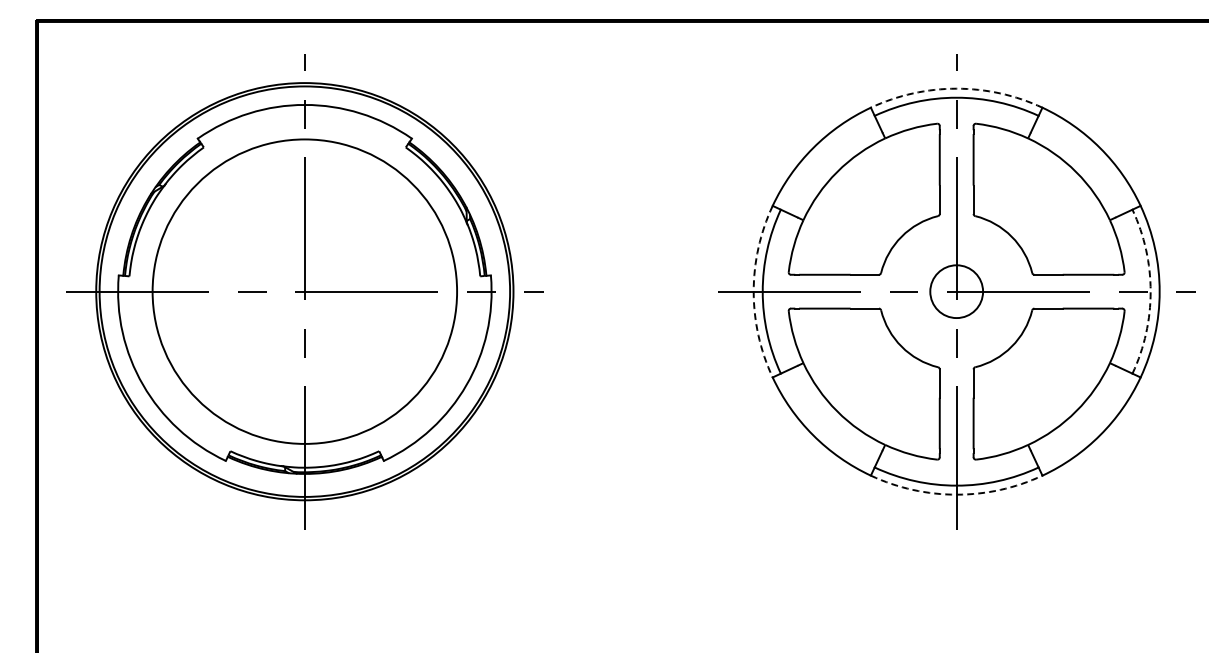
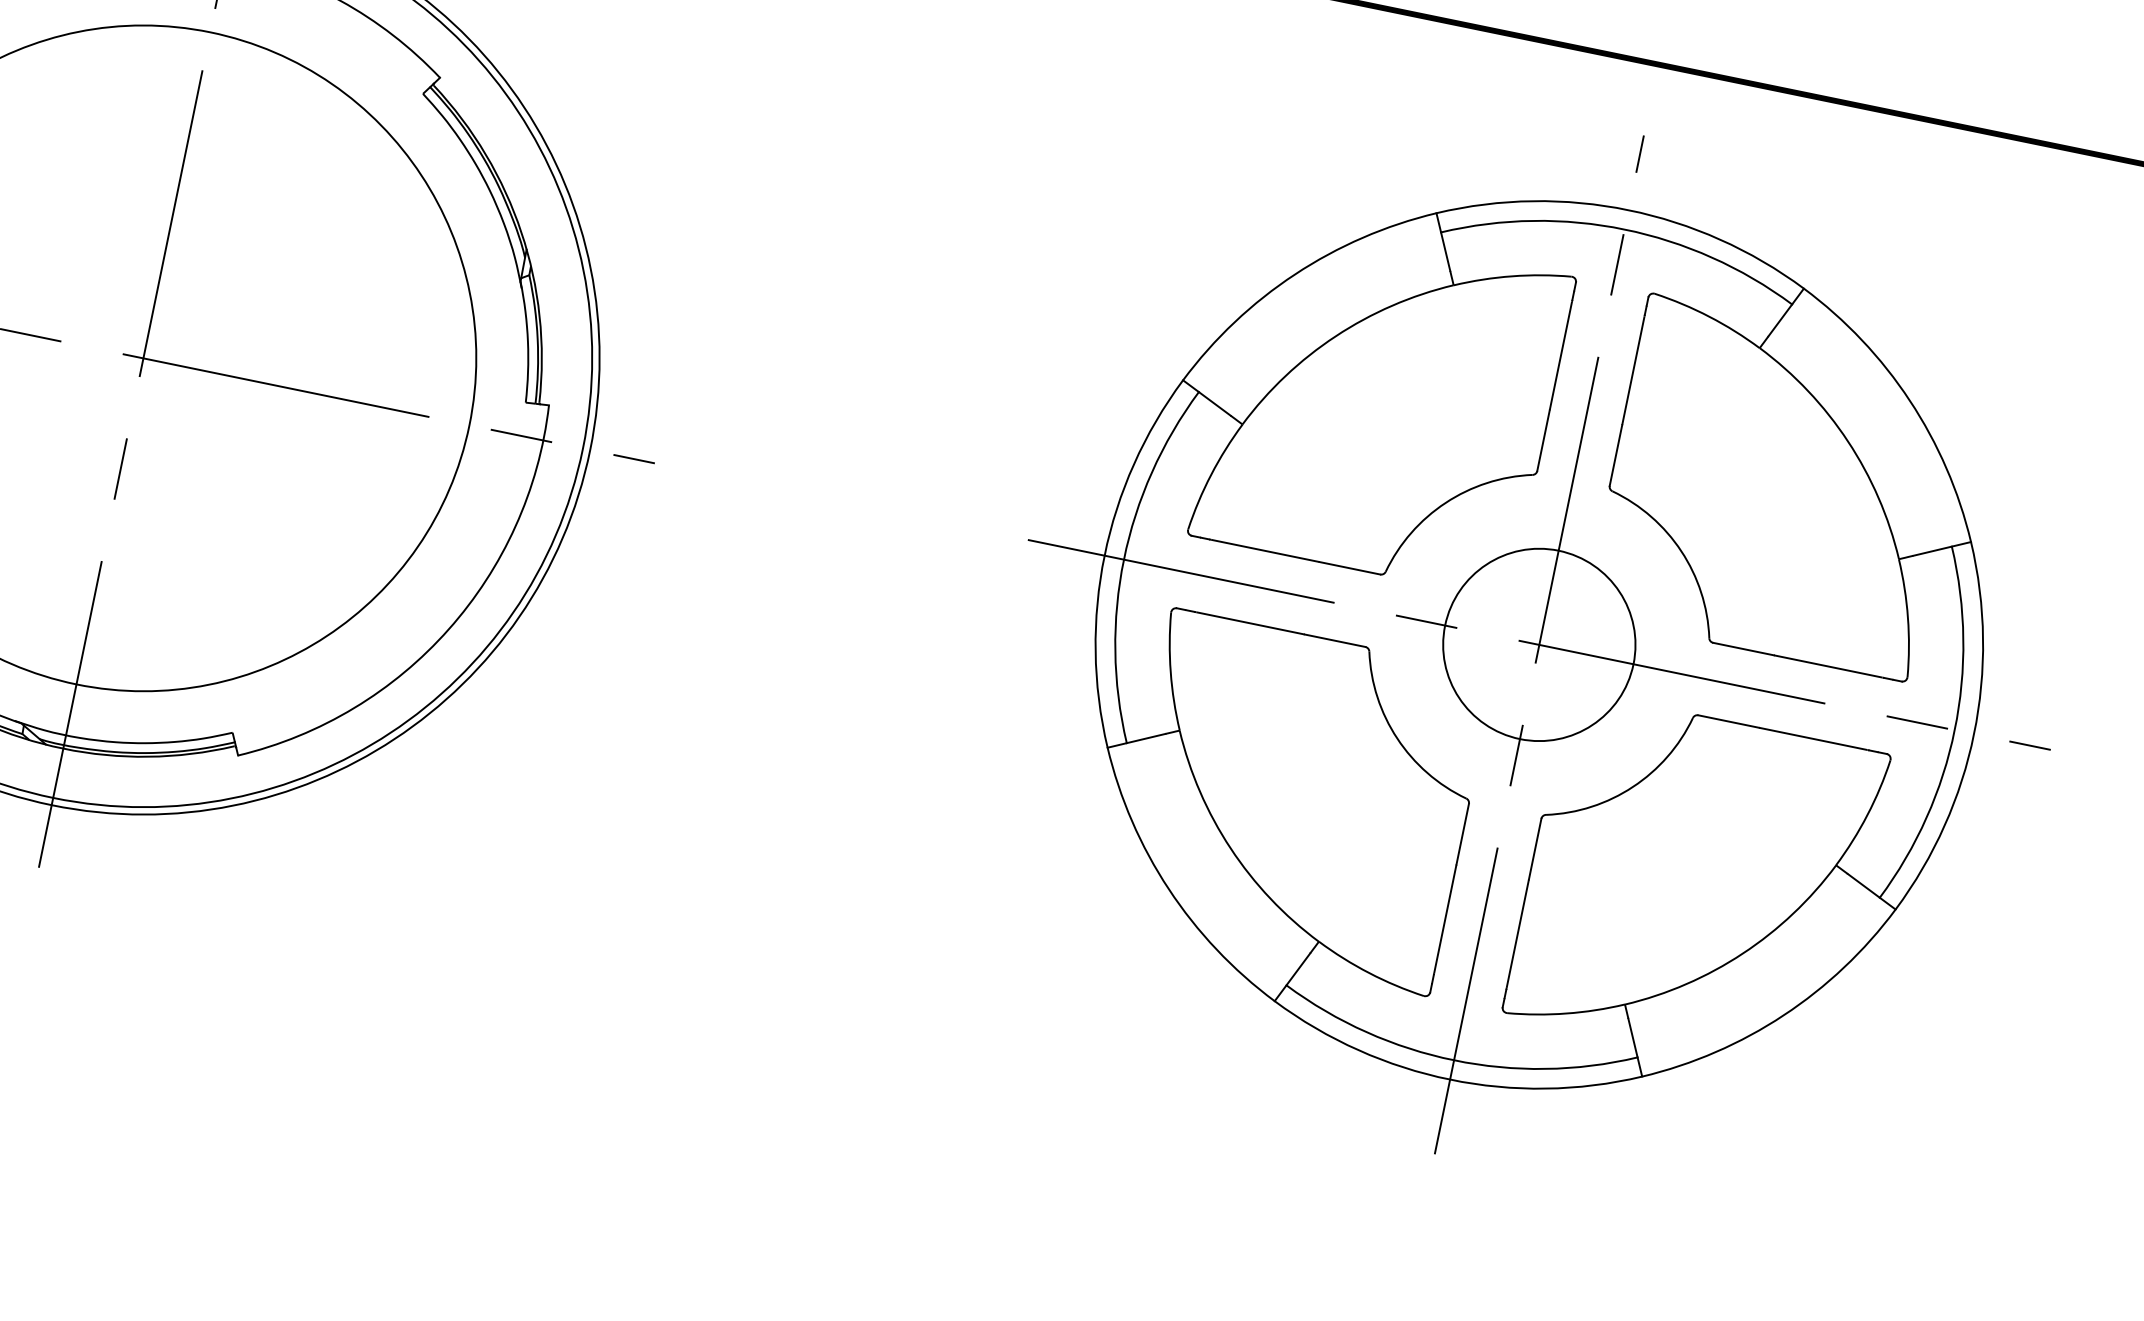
arc: (956, 88) -> (1628, 209), dashed -> solid
arc: (753, 291) -> (1104, 555), dashed -> solid
circle: (956, 291) -> (1539, 644), size x1.67
arc: (1150, 291) -> (1954, 729), dashed -> solid
arc: (956, 494) -> (1449, 1079), dashed -> solid

